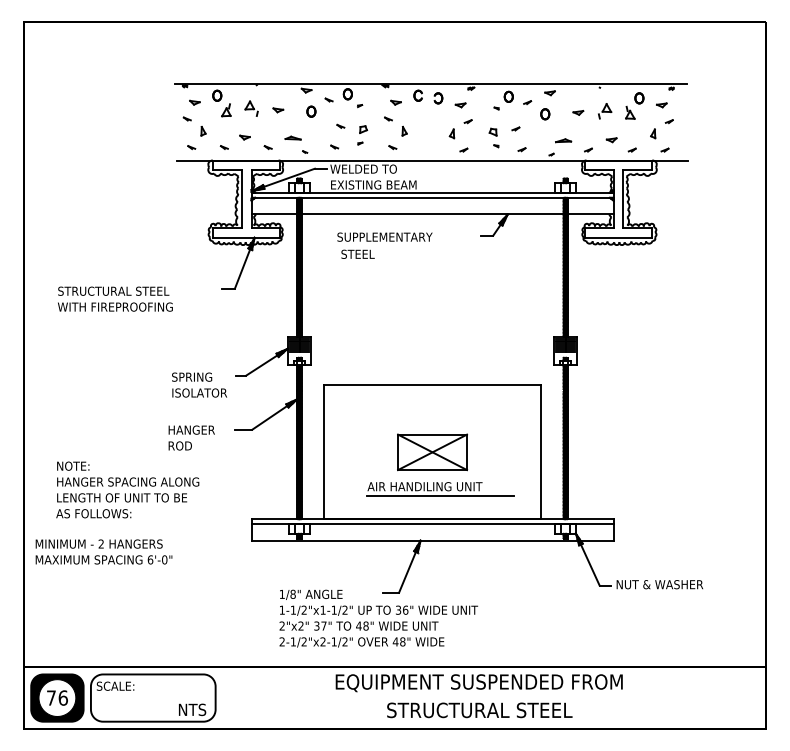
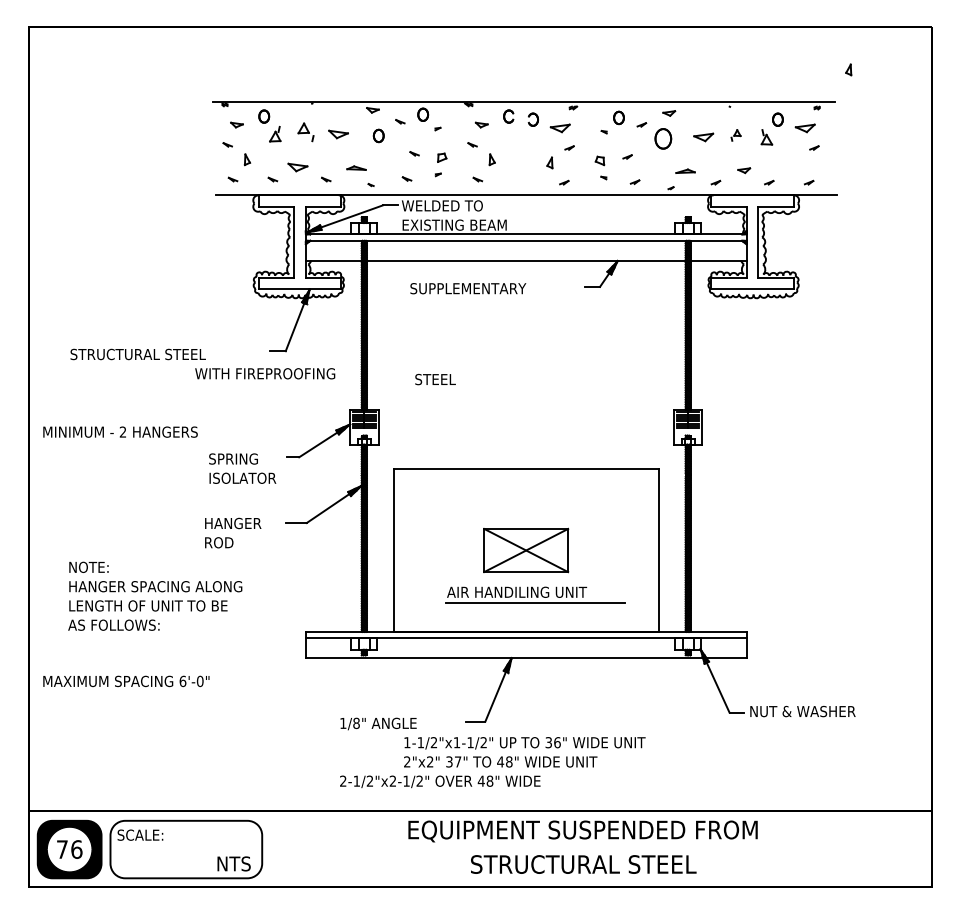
part: (460, 104) -> (560, 127), size x1.6
part: (661, 104) -> (804, 127), size x1.6
part: (278, 109) -> (338, 133), size x1.6
part: (604, 111) -> (735, 135), size x0.6
part: (578, 112) -> (703, 137), size x1.6
part: (545, 114) -> (663, 139), size x1.6
part: (653, 133) -> (848, 69), moved
part: (244, 137) -> (297, 167), size x1.6
text: (358, 254) -> (435, 379), moved
text: (115, 306) -> (265, 373), moved
text: (99, 543) -> (120, 431), moved
text: (378, 618) -> (524, 752), moved

